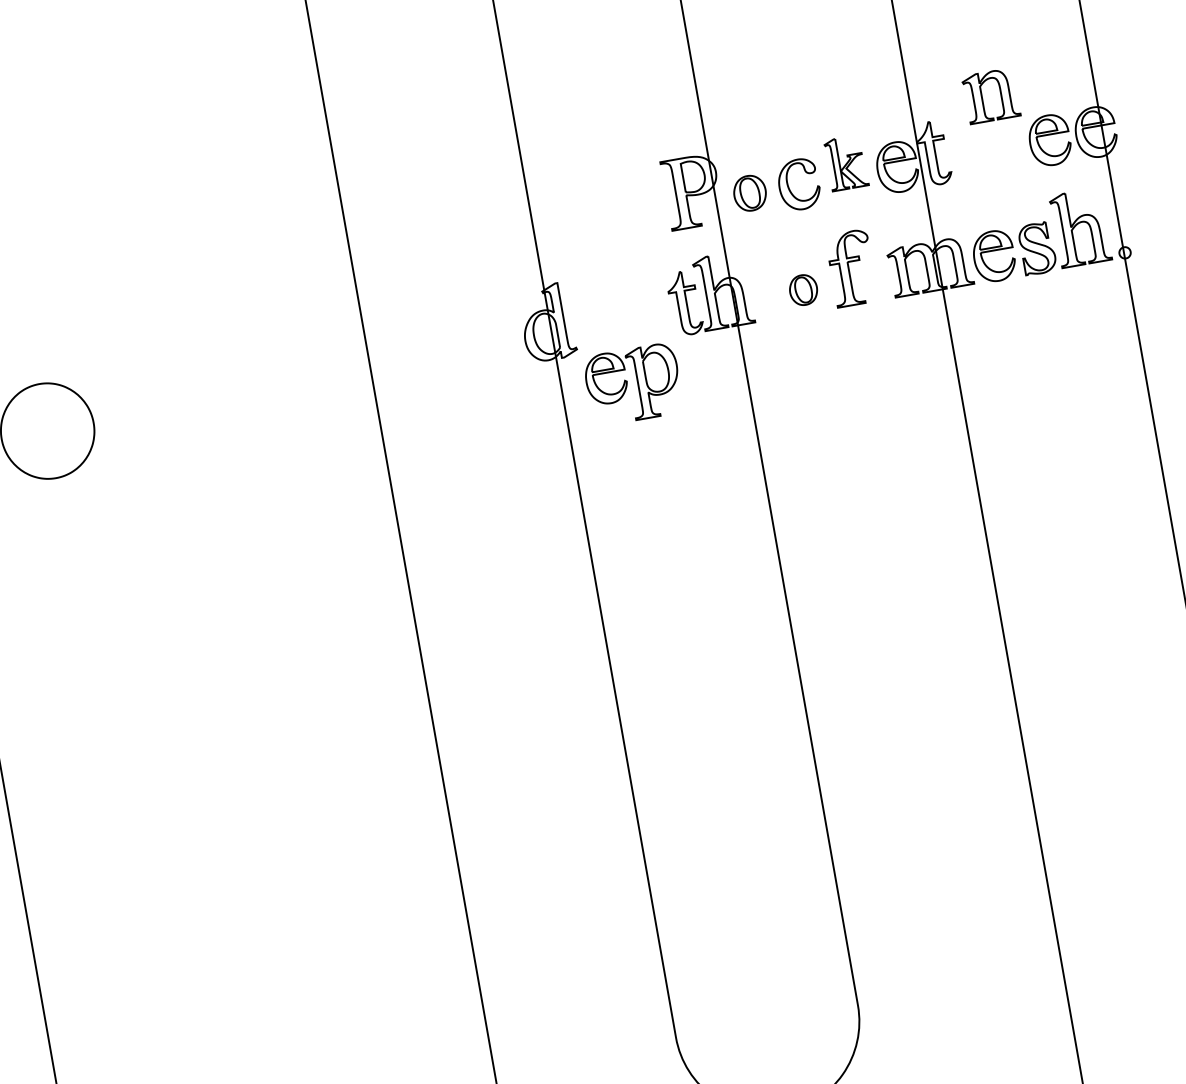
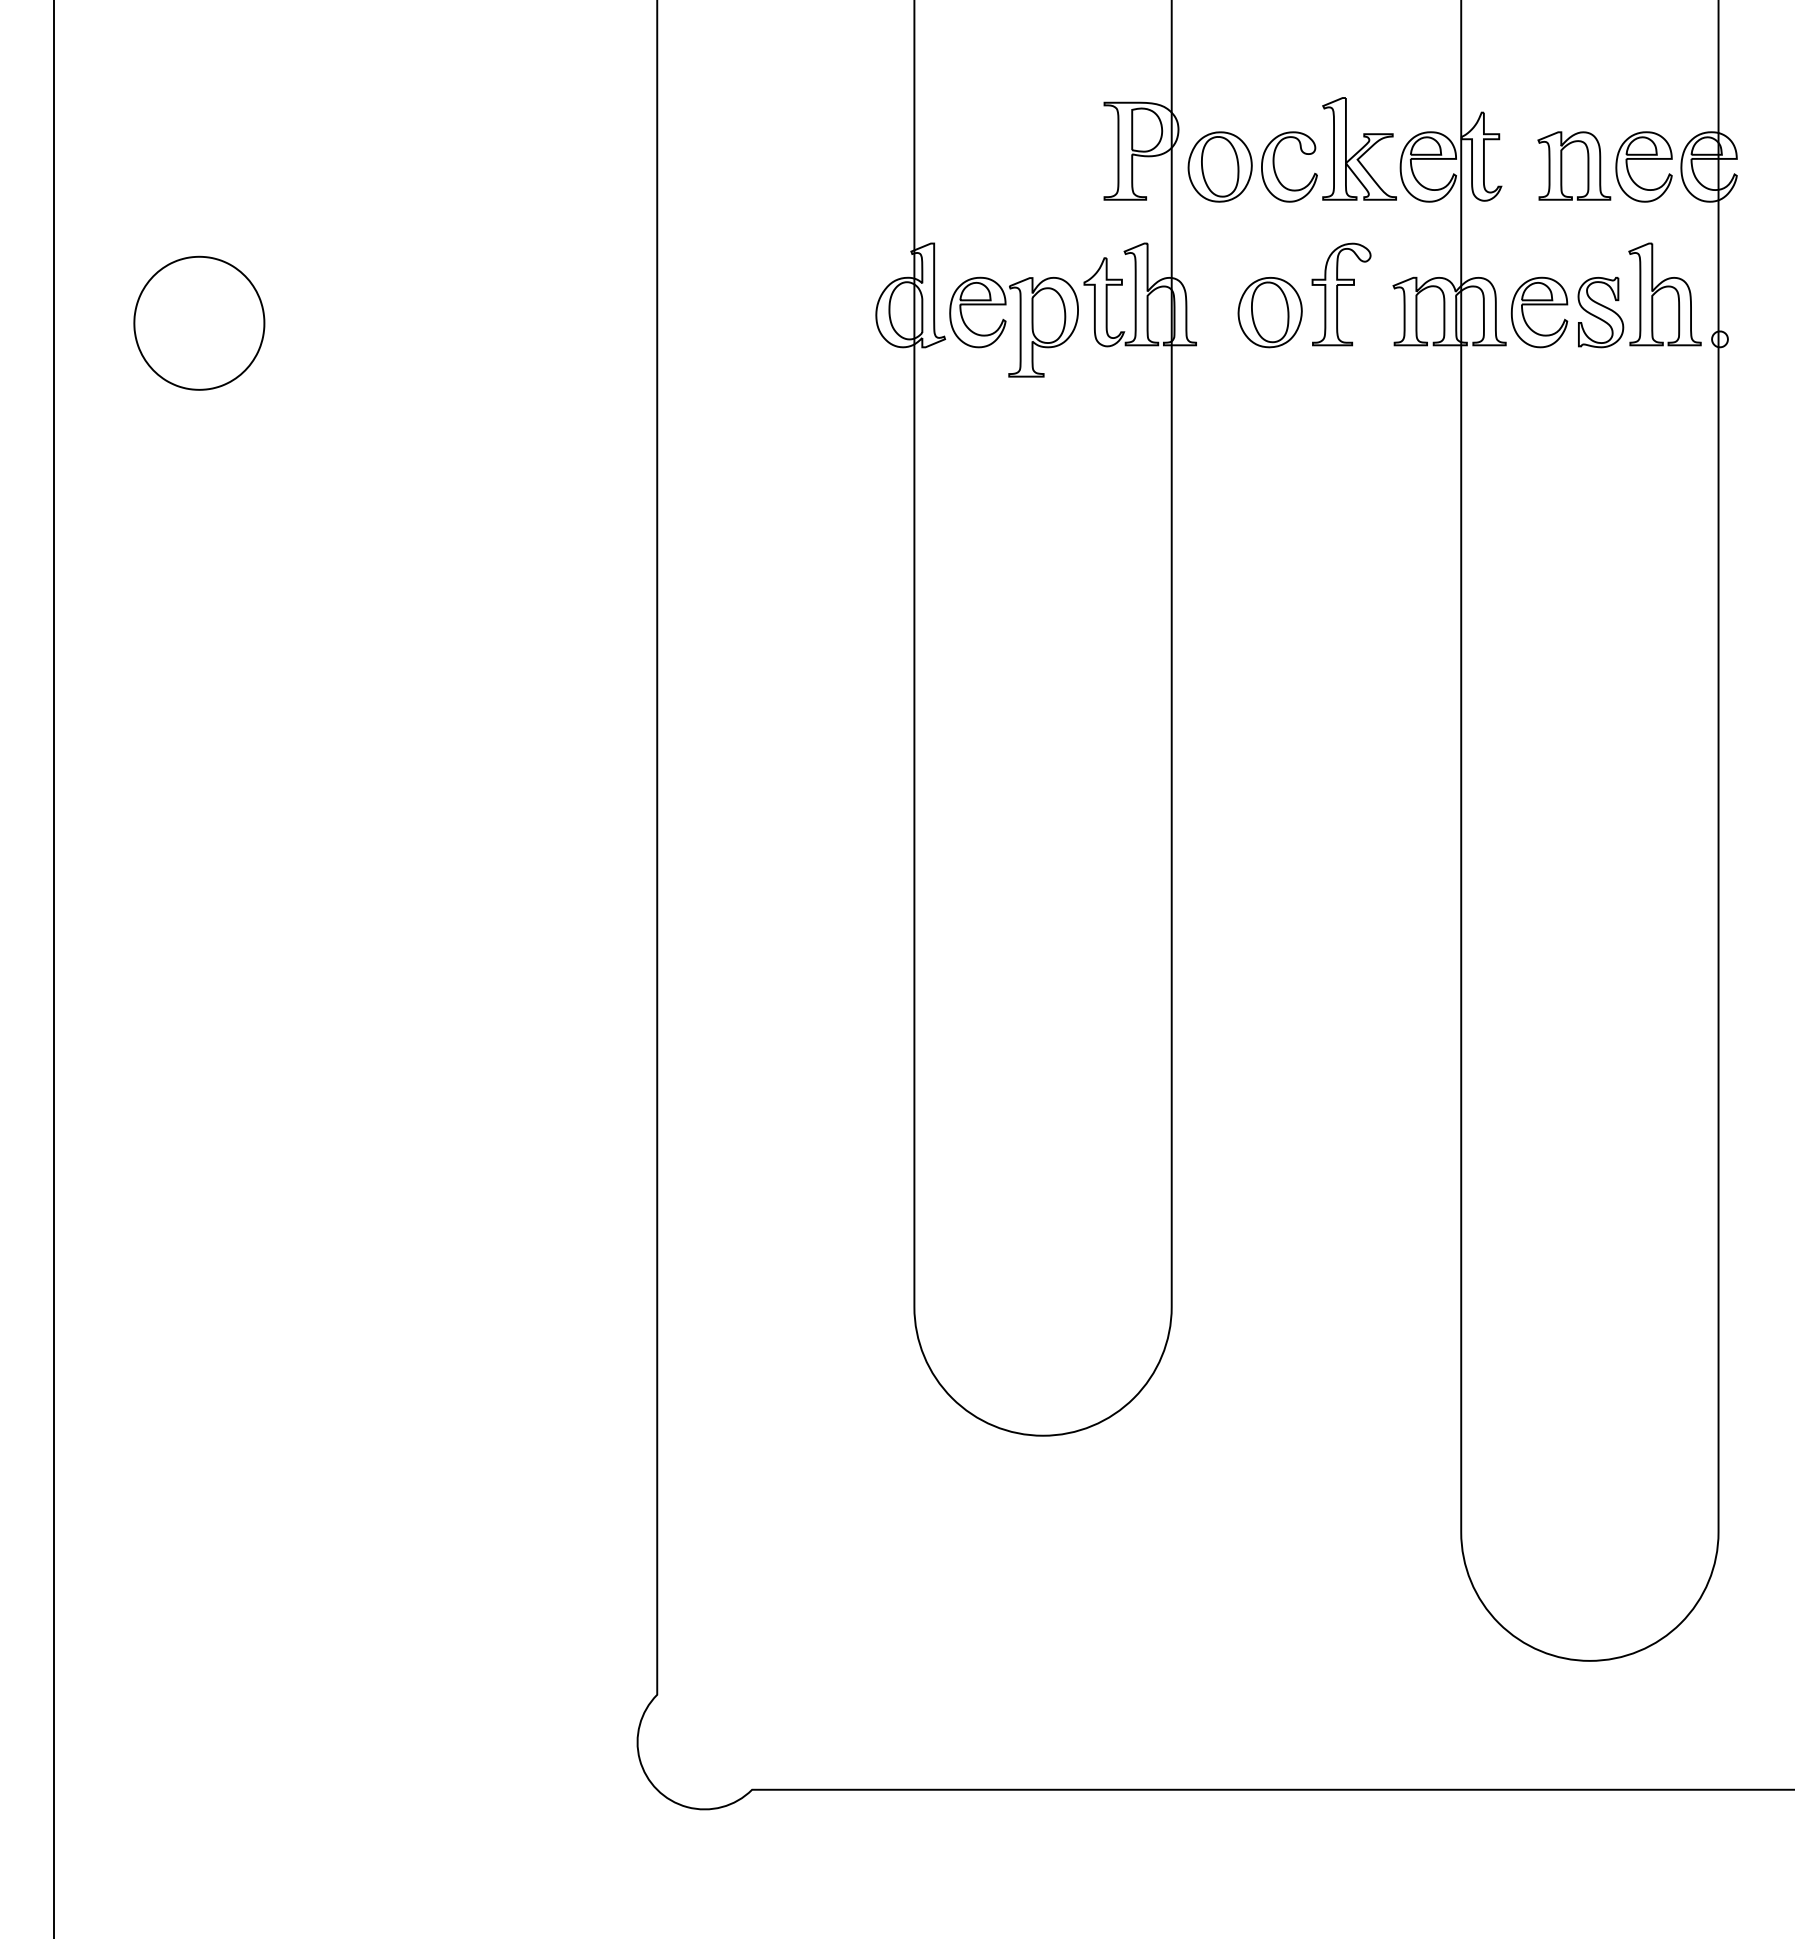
part: (982, 97) -> (1562, 165), moved
part: (846, 162) -> (1359, 148), size x1.43
part: (749, 193) -> (1219, 166), size x1.43
part: (803, 290) -> (1269, 312), size x1.67
part: (633, 384) -> (1013, 326), moved

